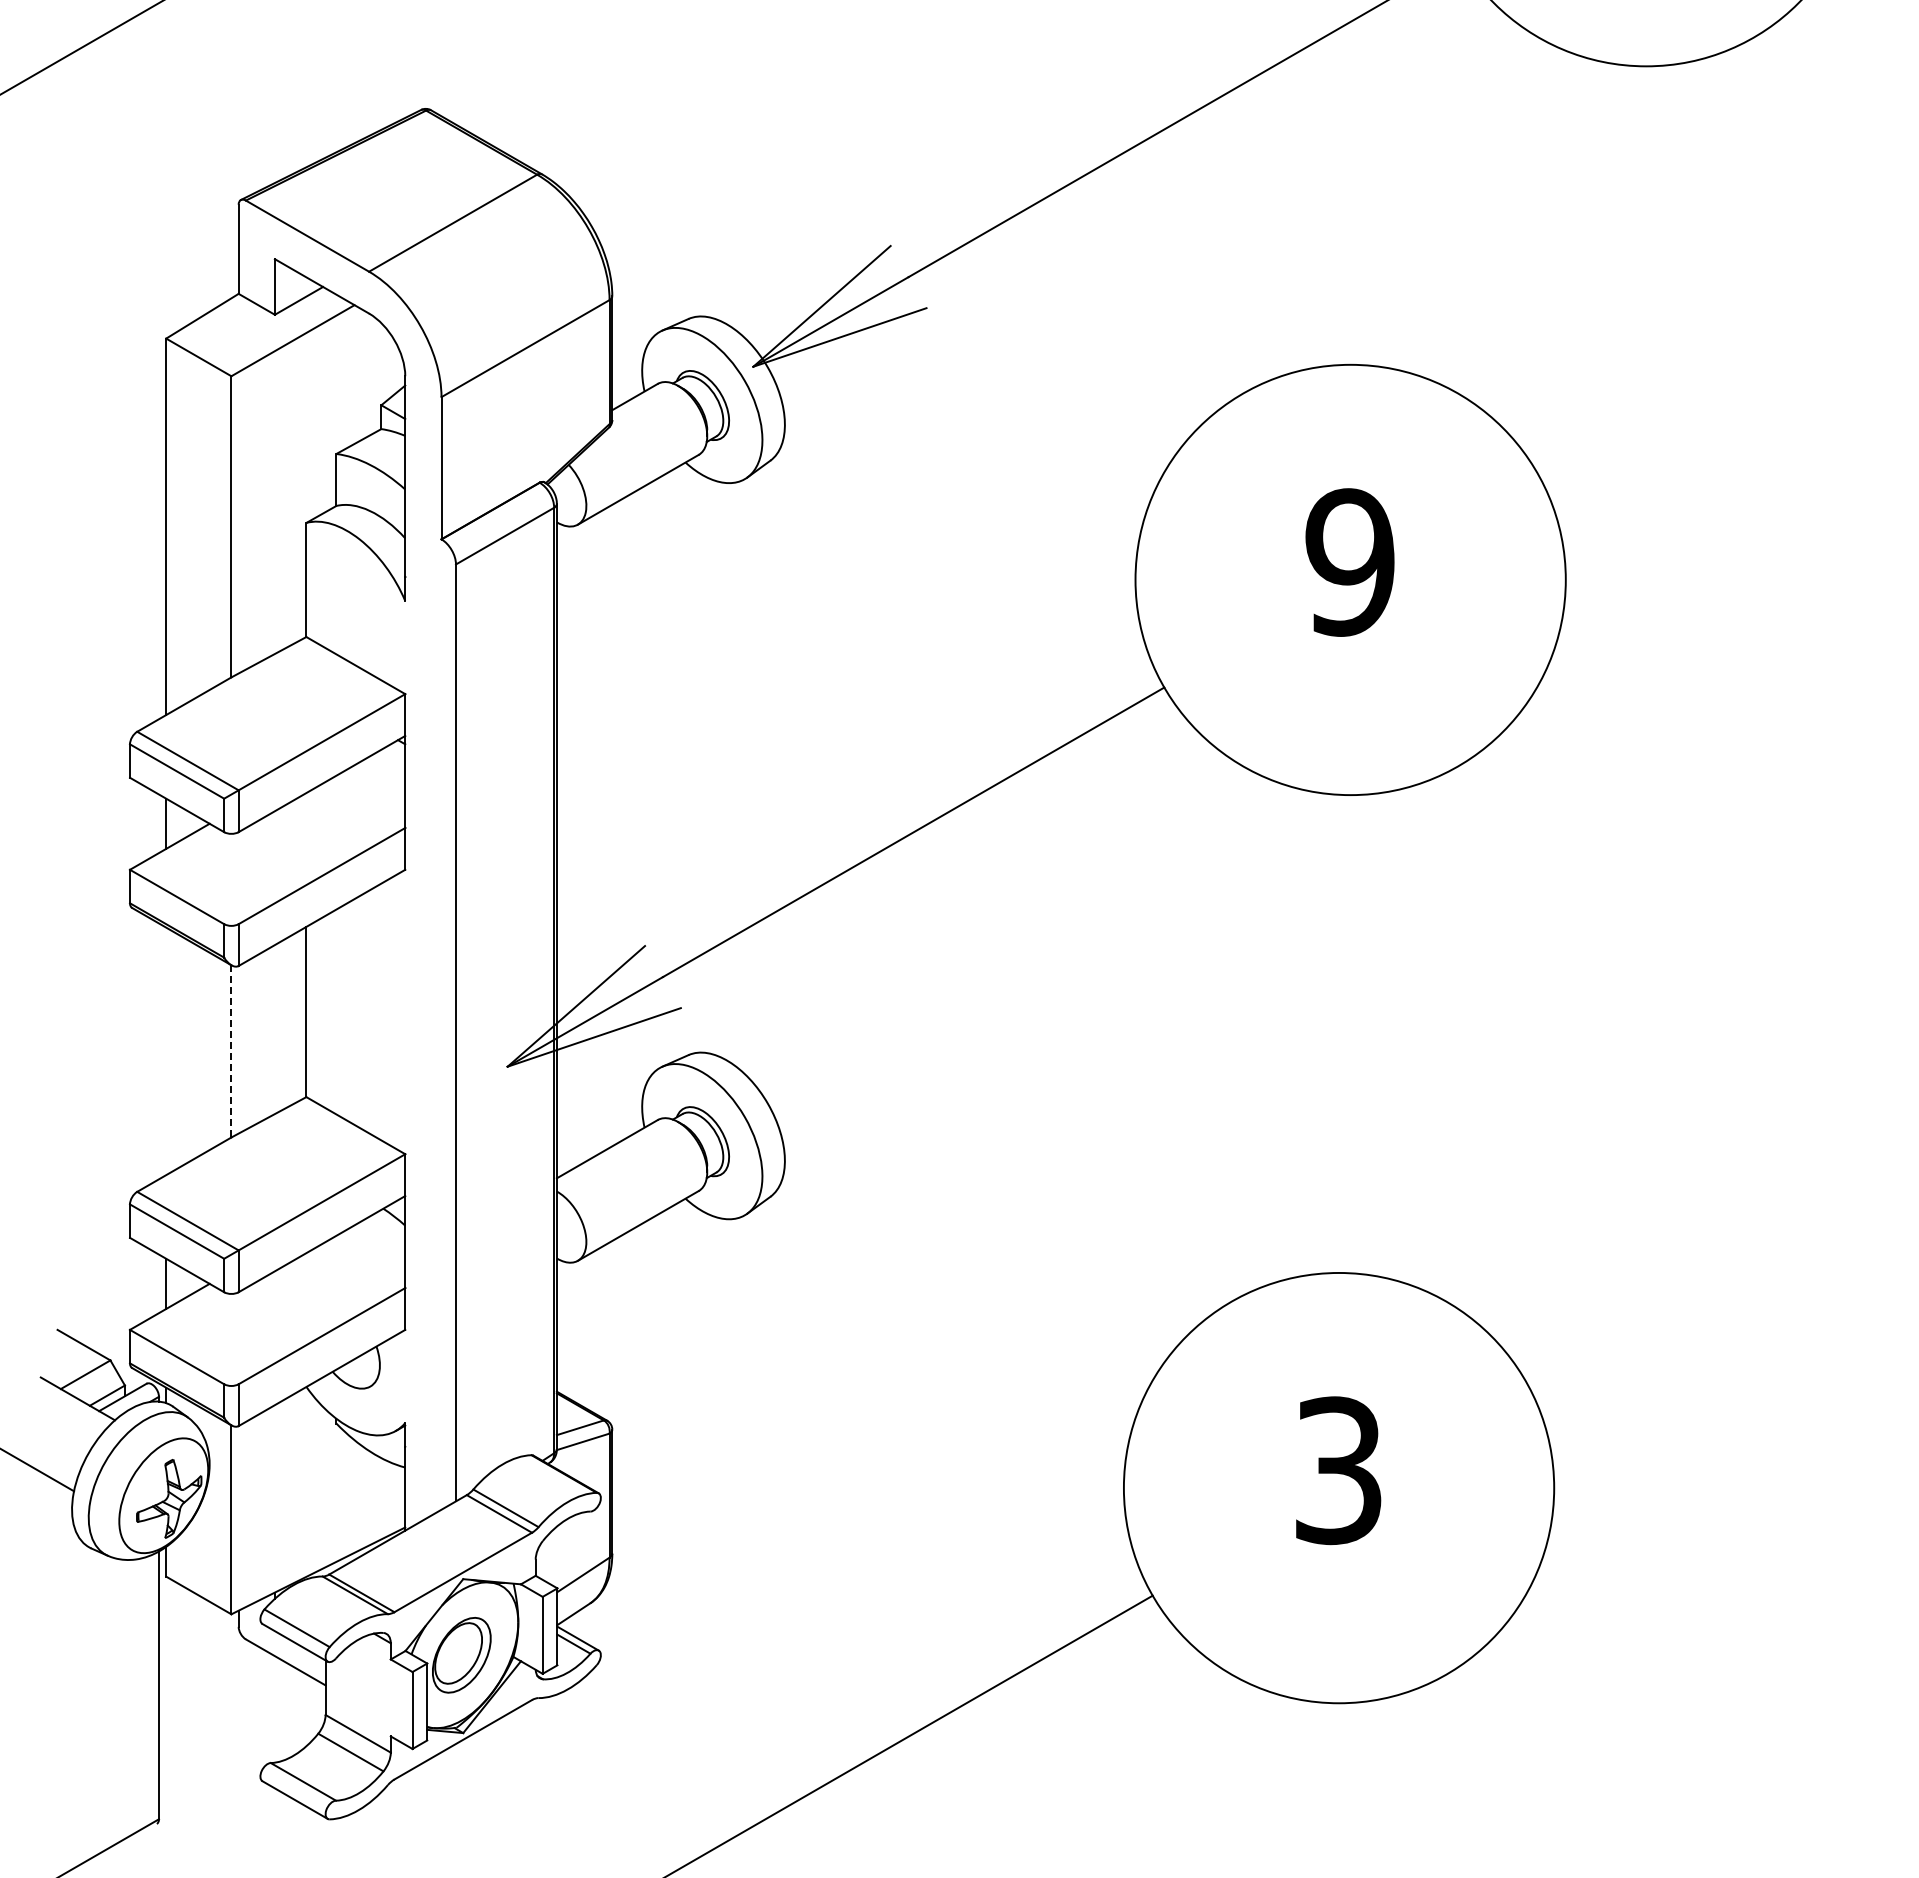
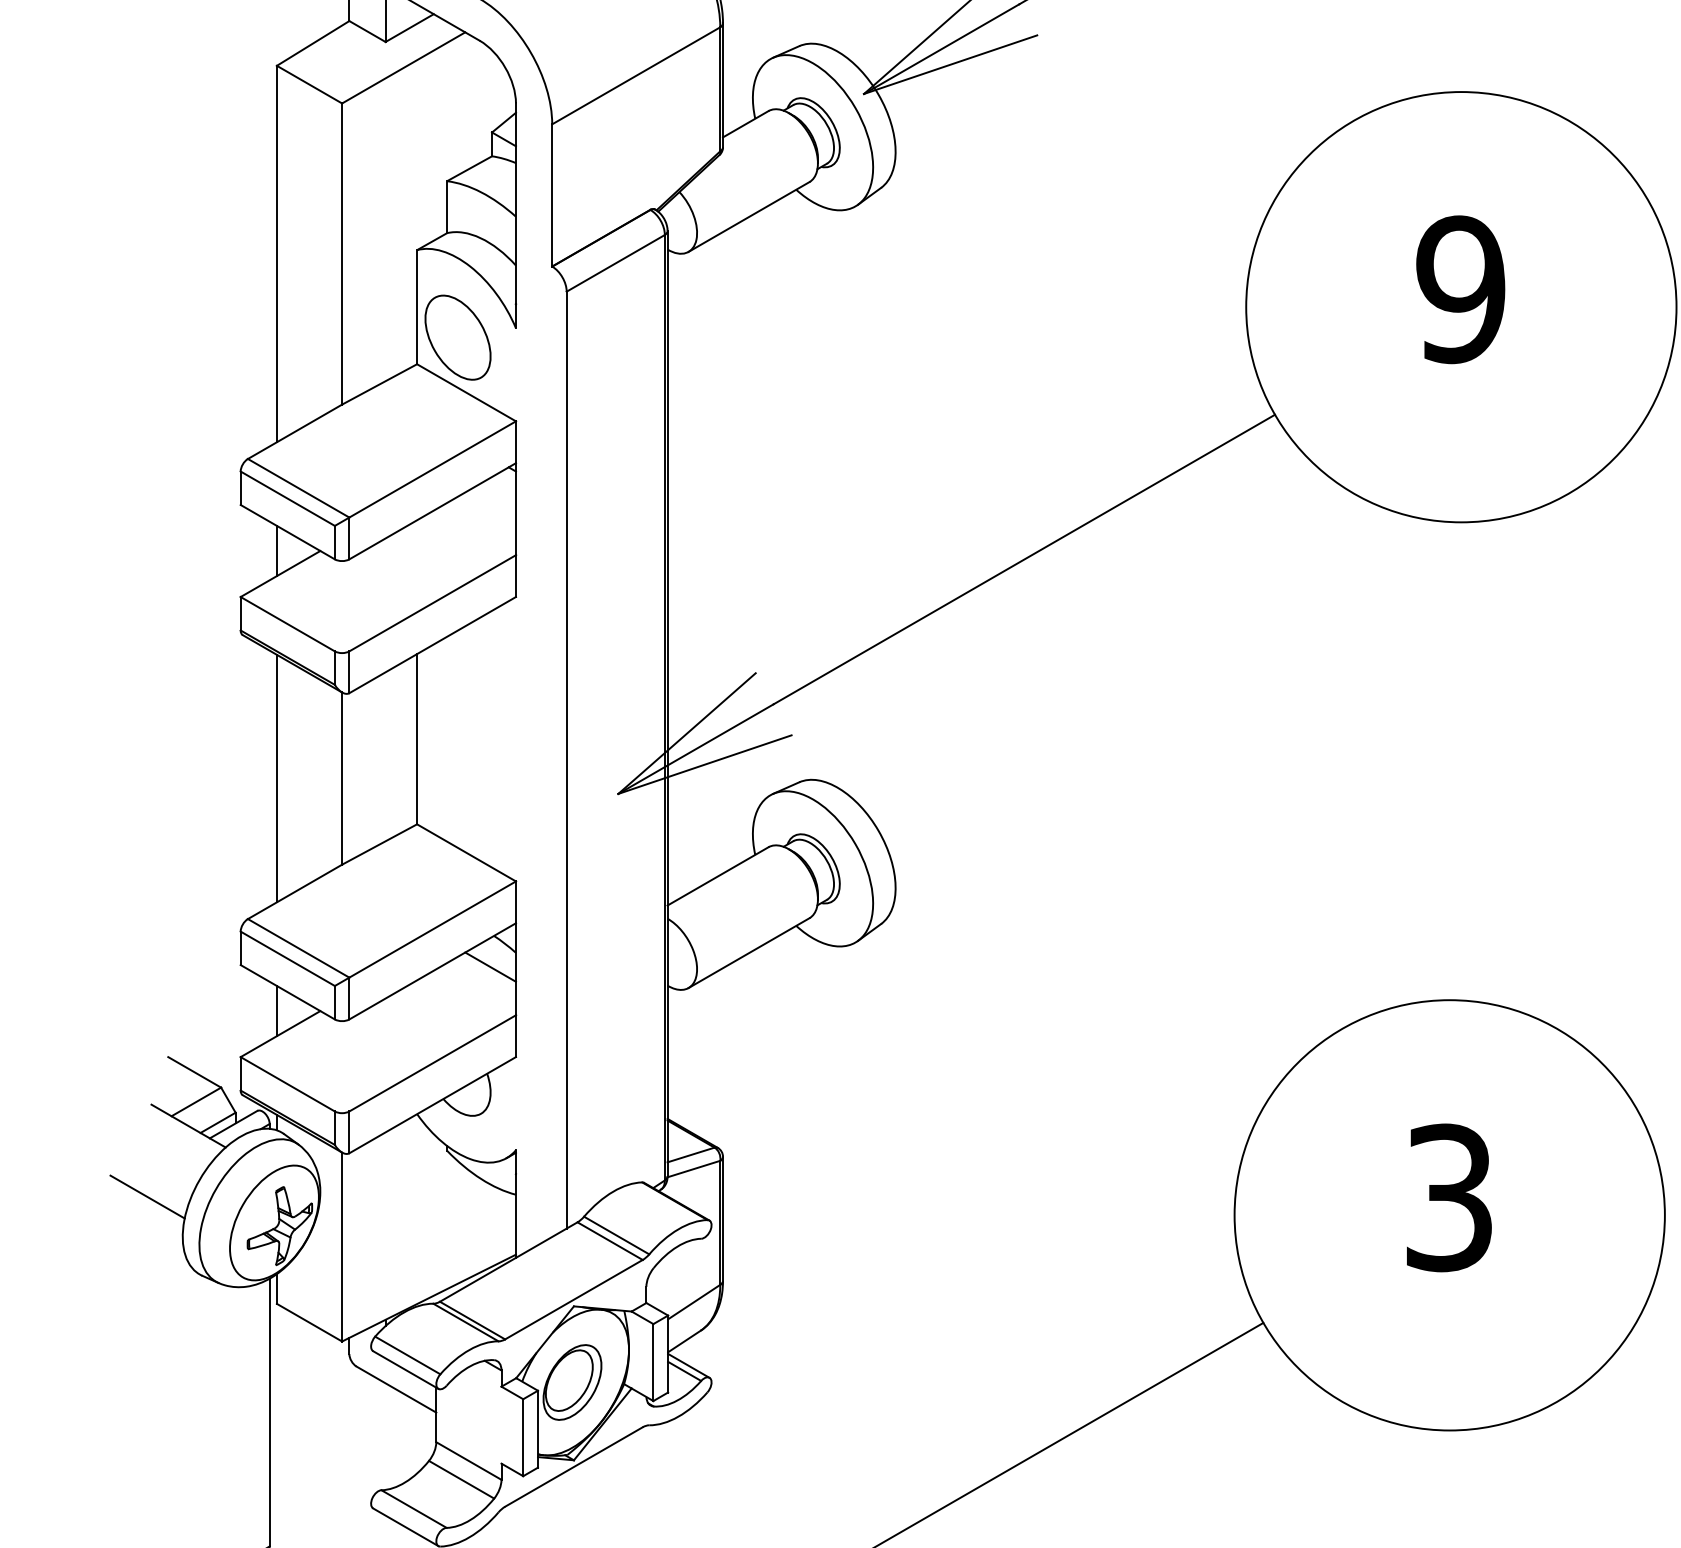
part: (347, 610) -> (458, 337), added
line: (231, 1050) -> (342, 777), dashed -> solid
line: (166, 1051) -> (277, 778), added
line: (379, 1239) -> (490, 966), added

